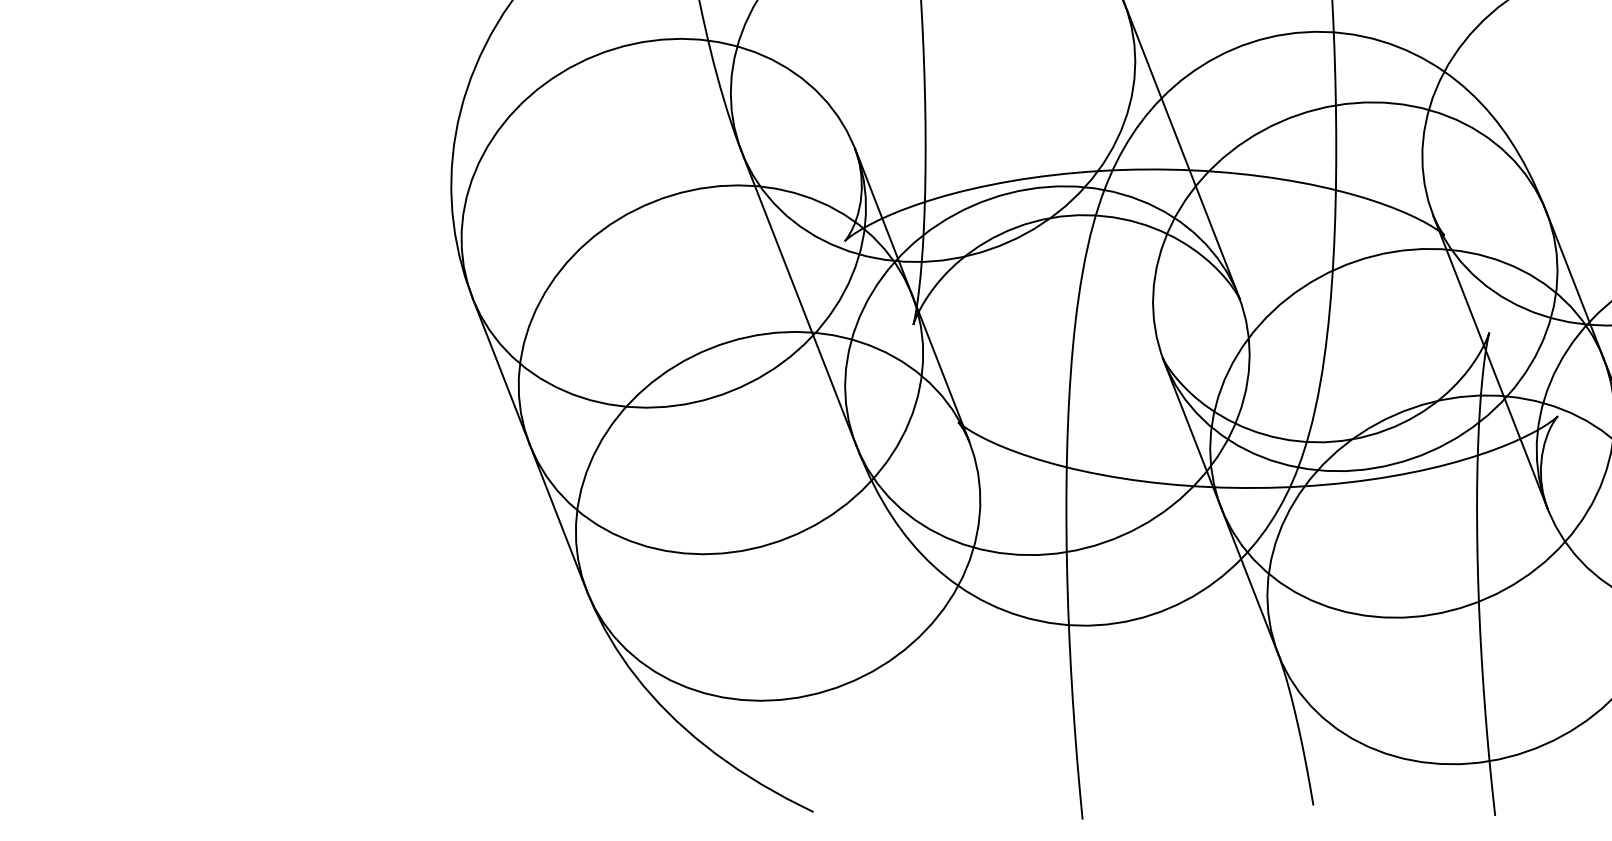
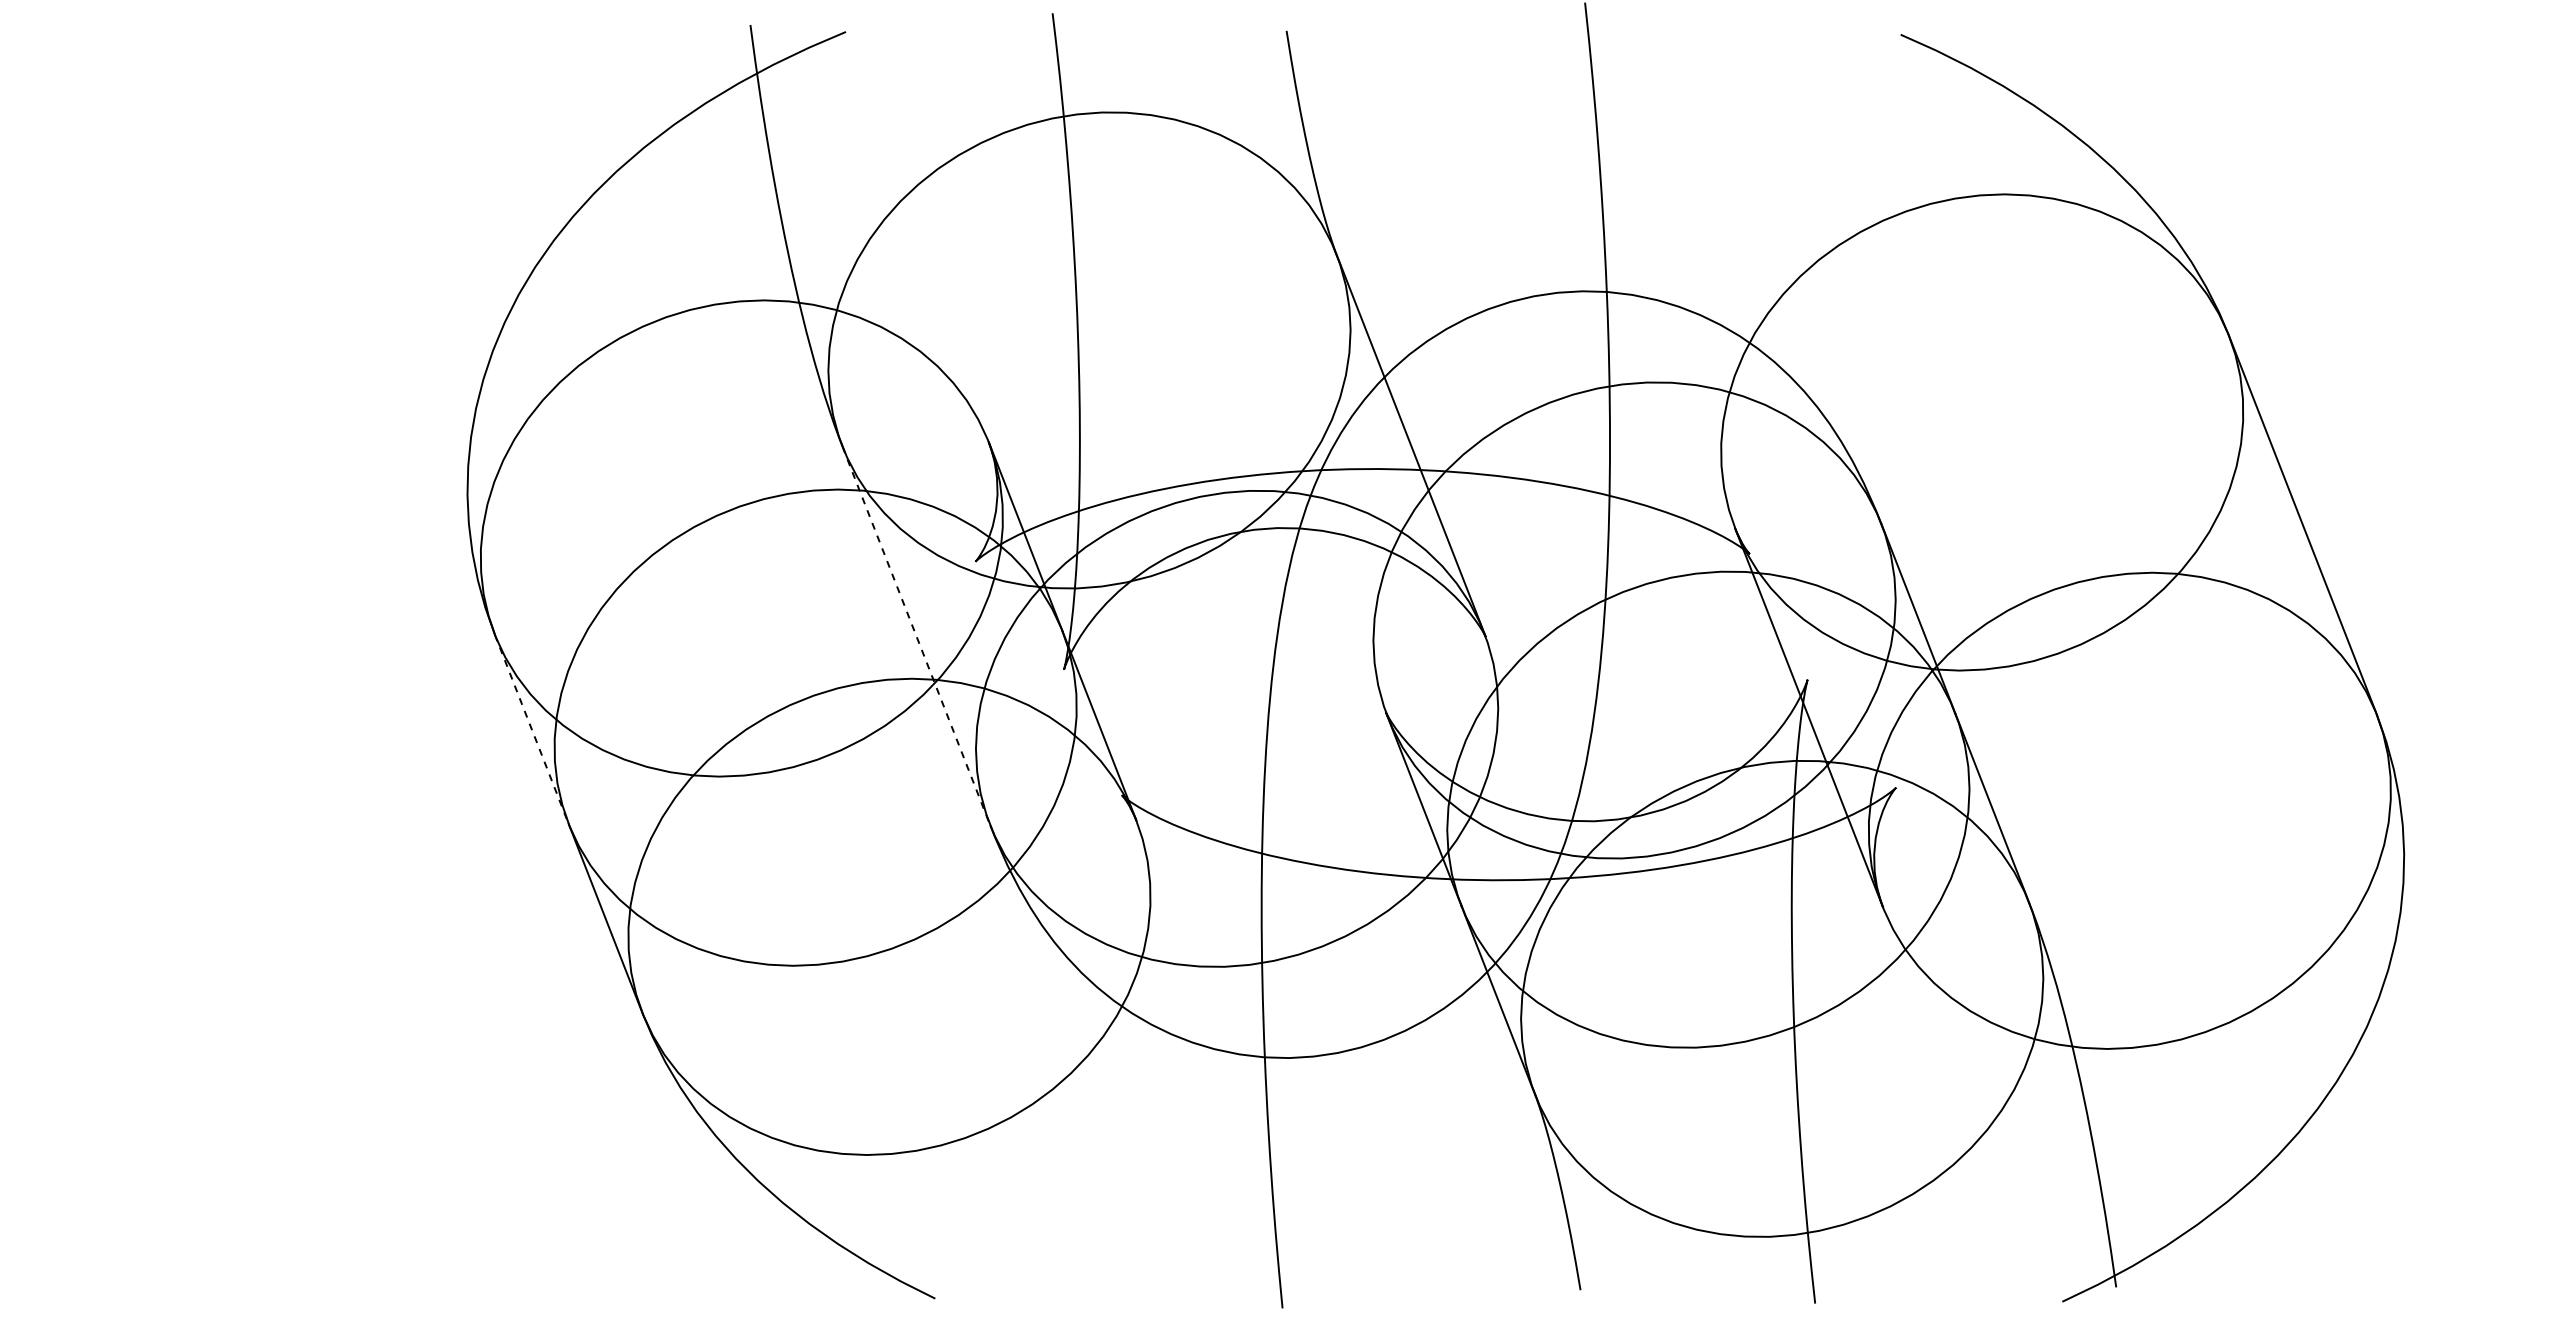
line: (799, 299) -> (916, 636), solid -> dashed
line: (500, 371) -> (531, 729), solid -> dashed

